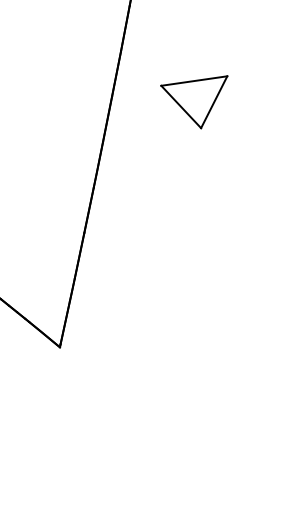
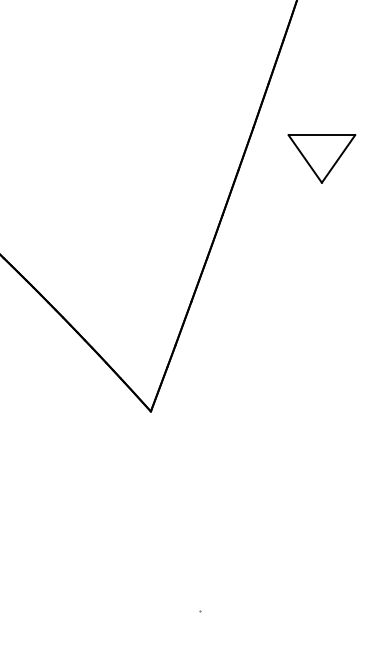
part: (197, 104) -> (321, 158), moved

